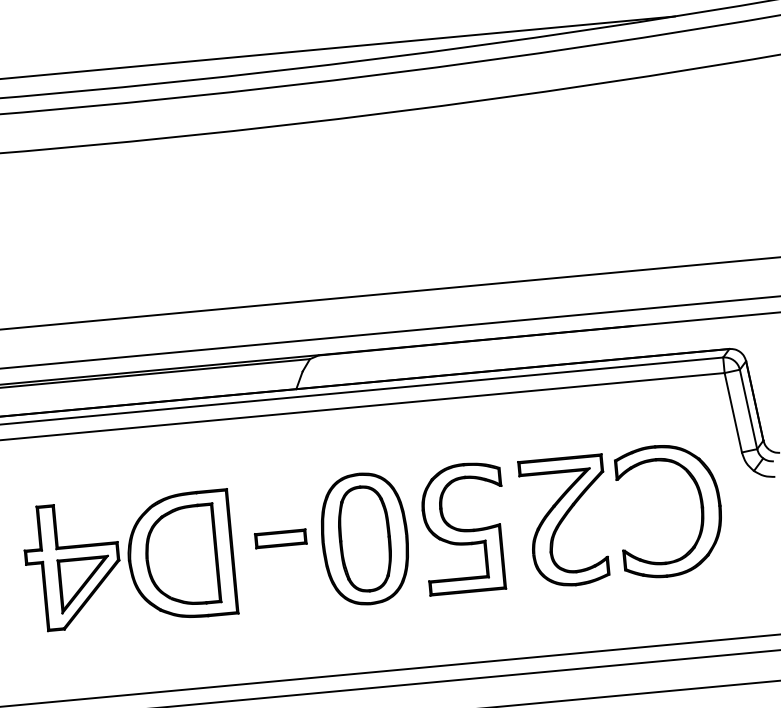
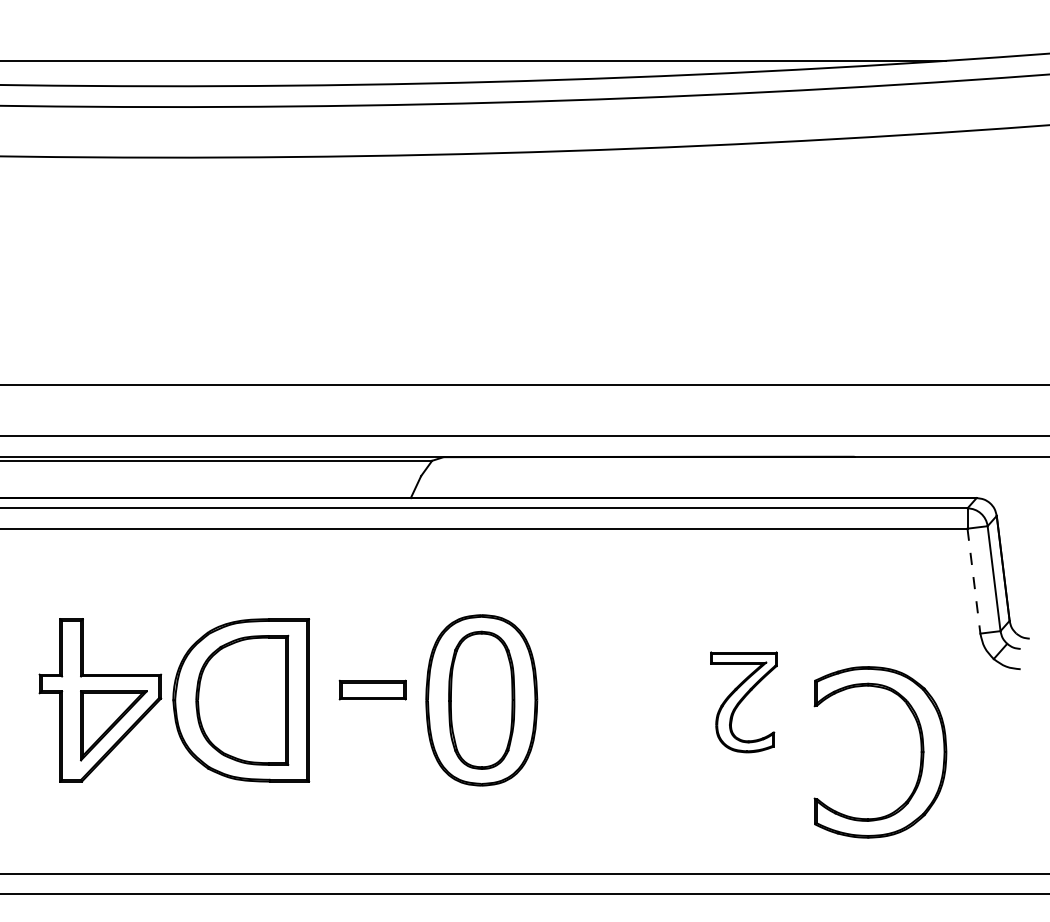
line: (732, 413) -> (973, 581), solid -> dashed
part: (700, 507) -> (920, 752), moved
part: (565, 522) -> (743, 702), size x0.6
part: (464, 528) -> (611, 698), removed

